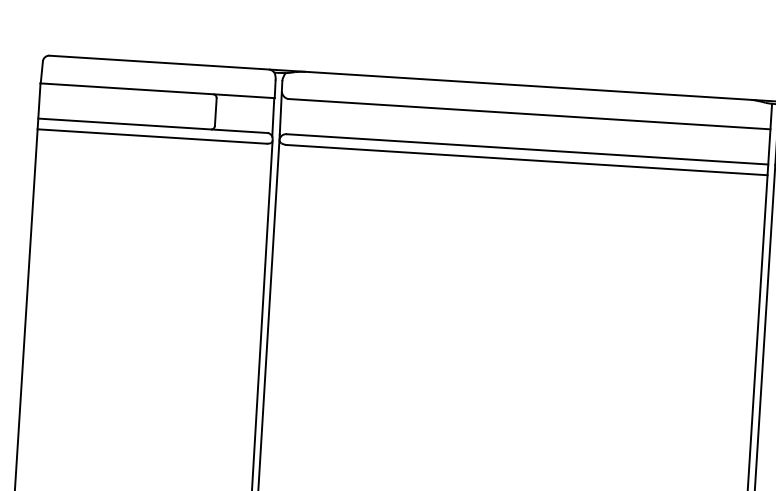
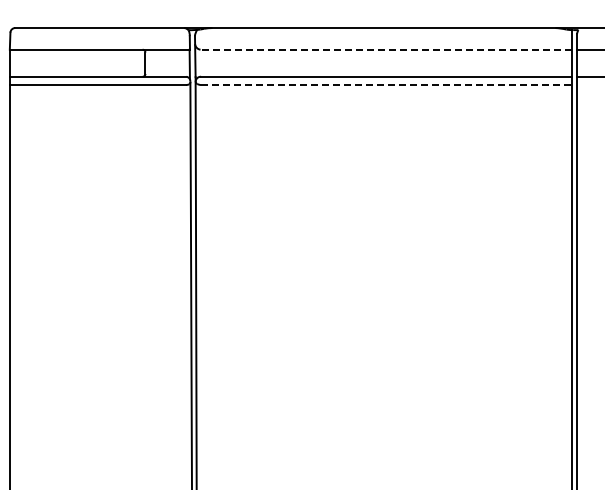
line: (530, 113) -> (386, 49), solid -> dashed
line: (527, 160) -> (386, 85), solid -> dashed

